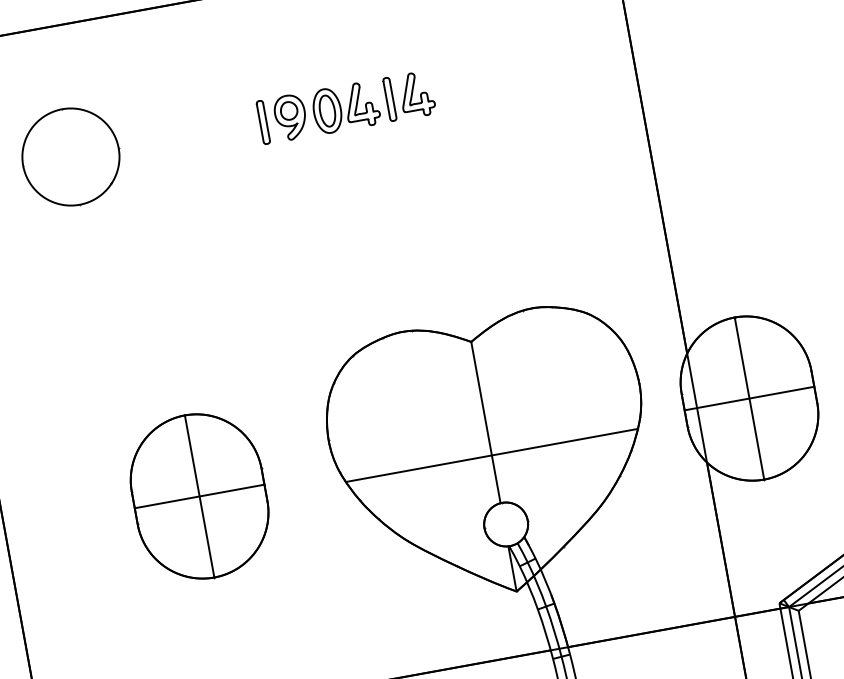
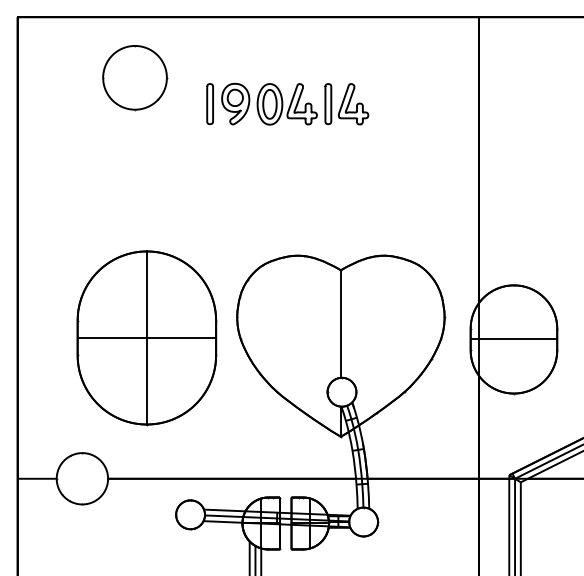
part: (345, 106) -> (287, 103), size x1.4
part: (71, 157) -> (135, 78), moved
line: (748, 398) -> (513, 339), removed
line: (491, 454) -> (340, 345), removed
part: (200, 496) -> (147, 338), size x1.6

